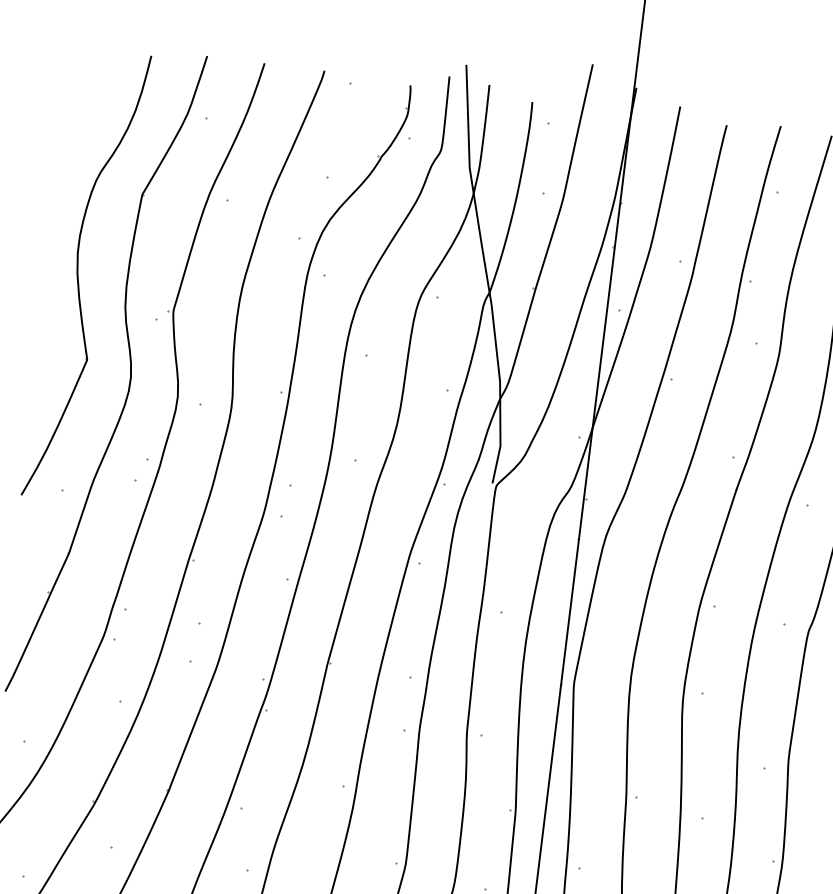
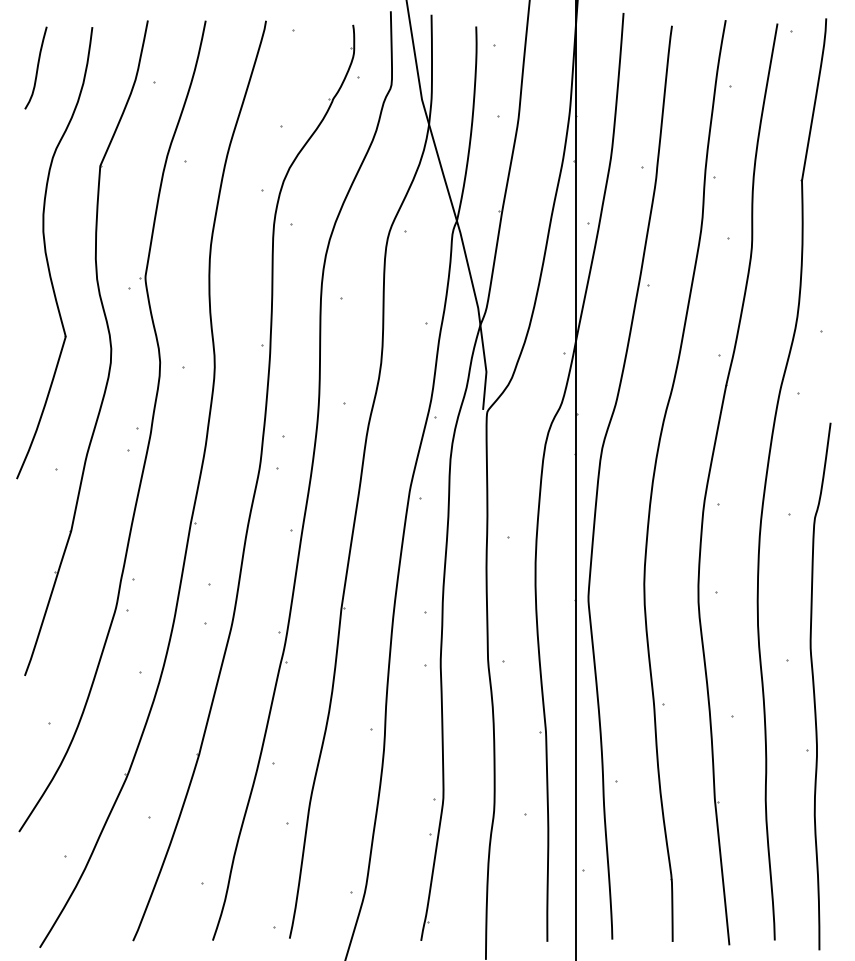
curve: (90, 89) -> (36, 67), added

